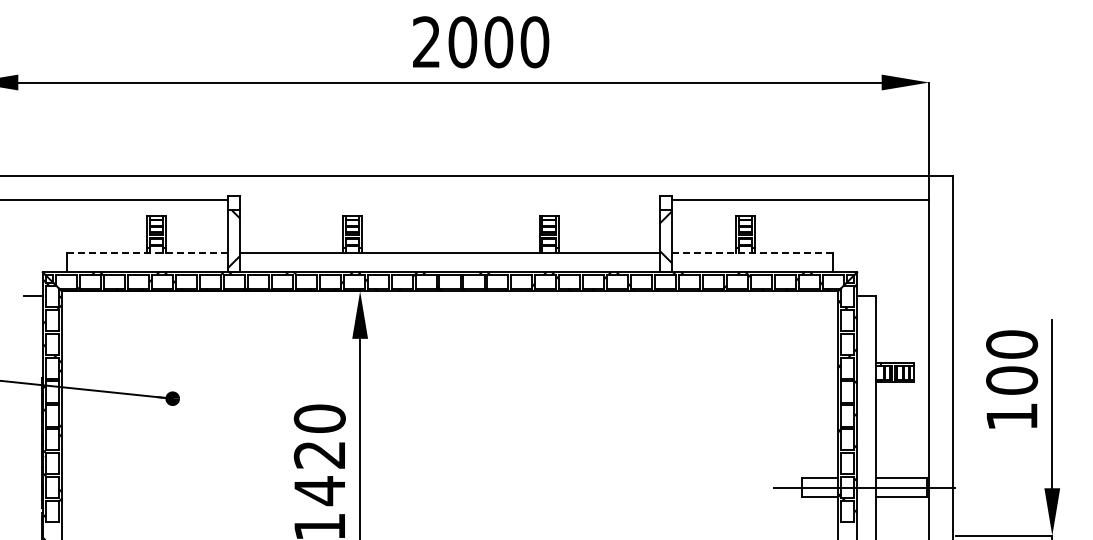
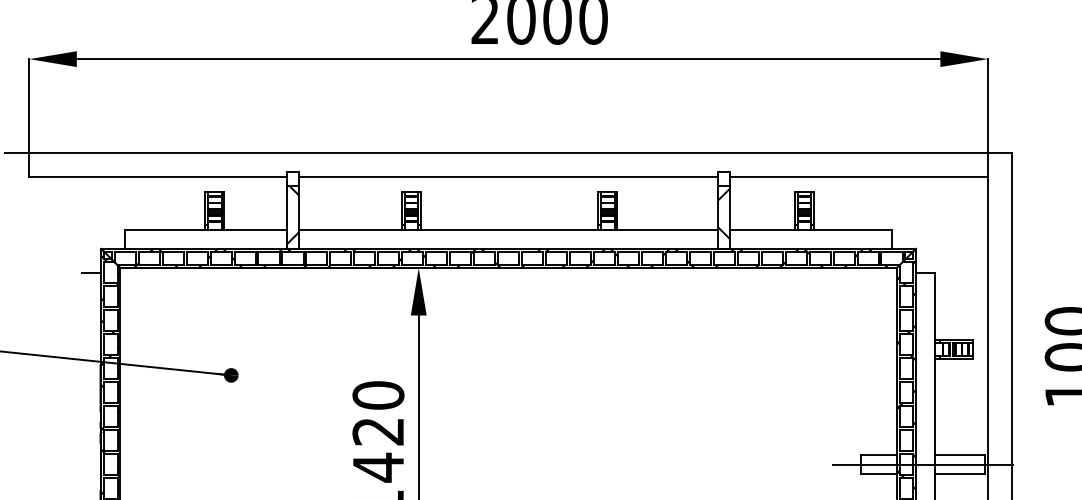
line: (449, 200) -> (508, 177), added
line: (147, 253) -> (206, 230), dashed -> solid
line: (752, 253) -> (811, 230), dashed -> solid

